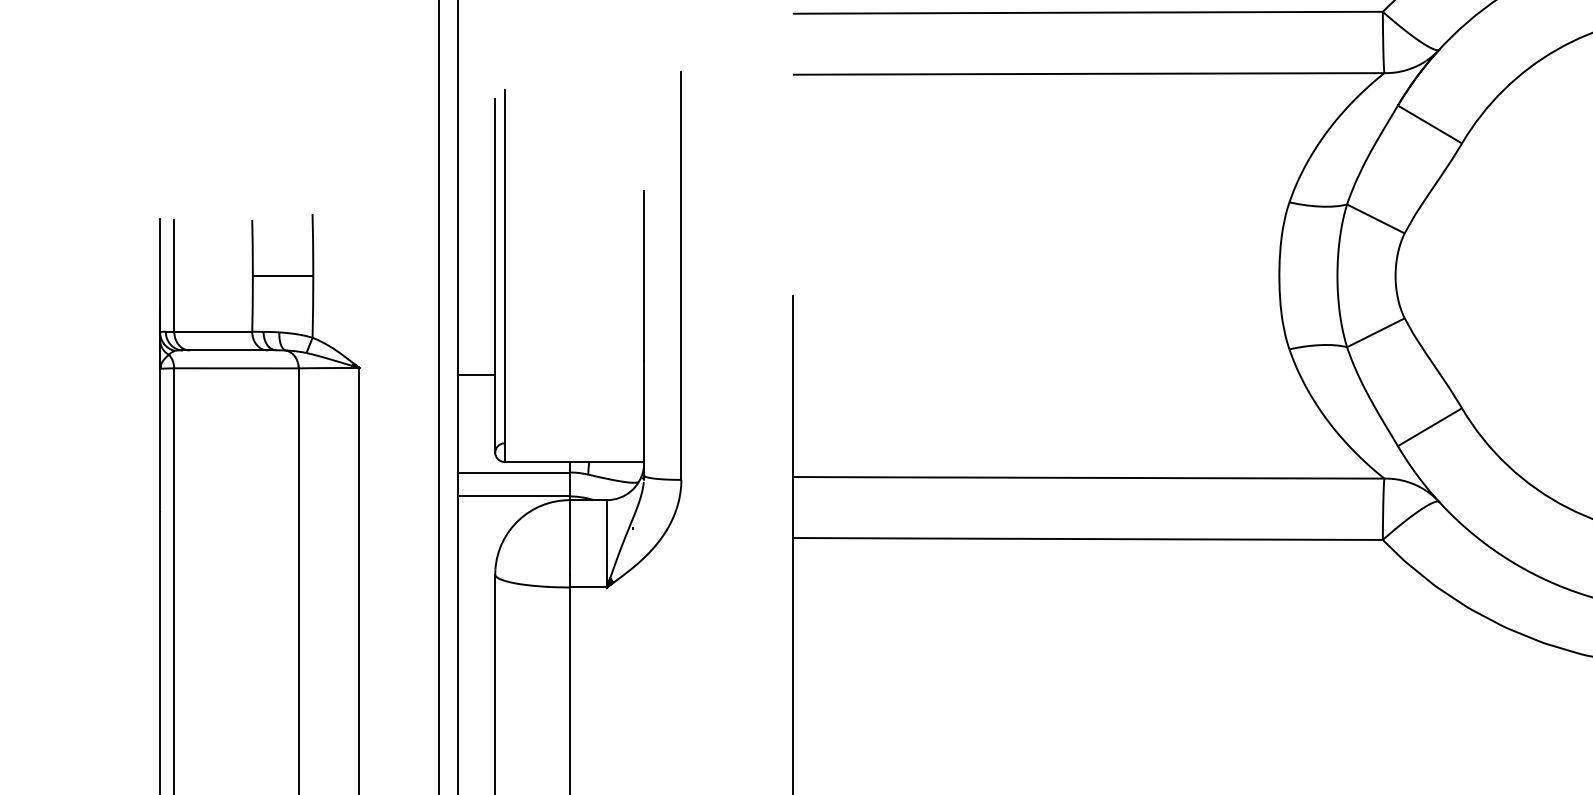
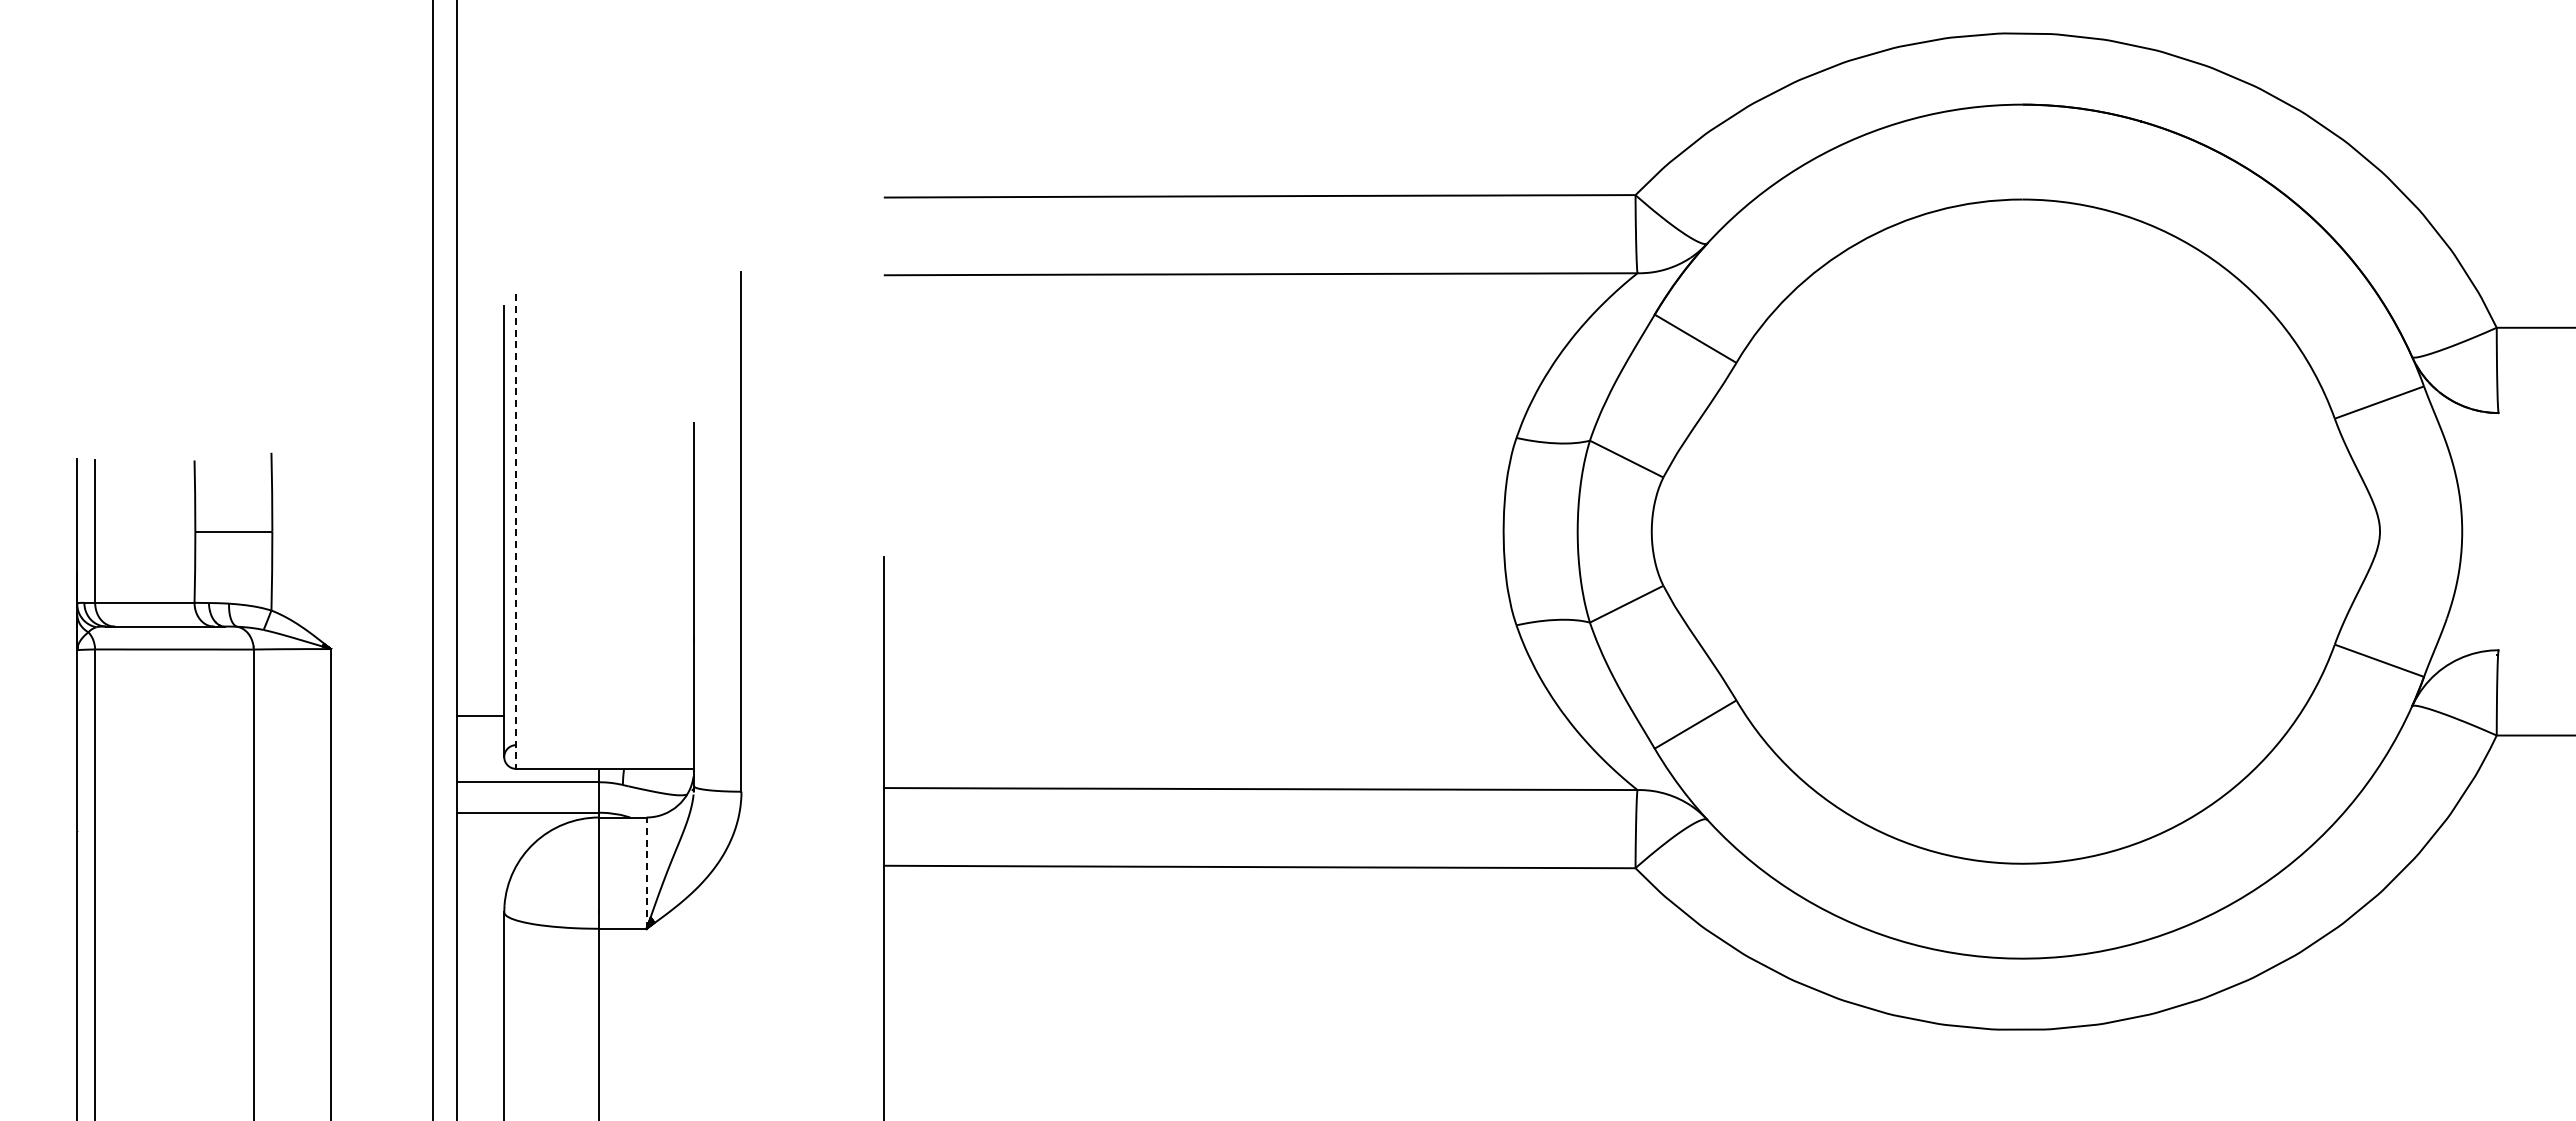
line: (504, 276) -> (516, 532), solid -> dashed
line: (476, 374) -> (480, 715), moved
line: (606, 544) -> (646, 873), solid -> dashed

